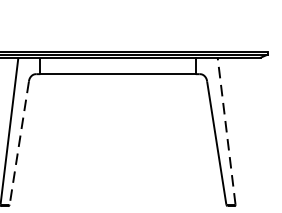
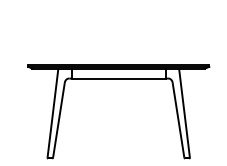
line: (226, 131) -> (184, 113), dashed -> solid
line: (18, 143) -> (58, 120), dashed -> solid

